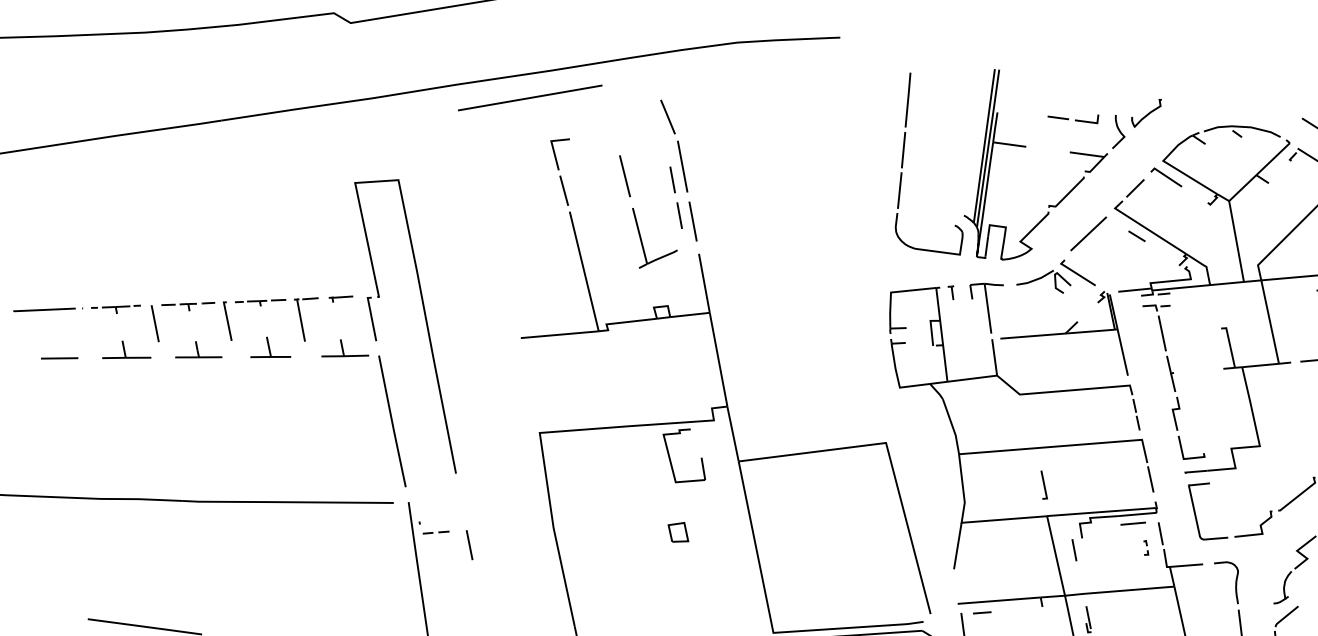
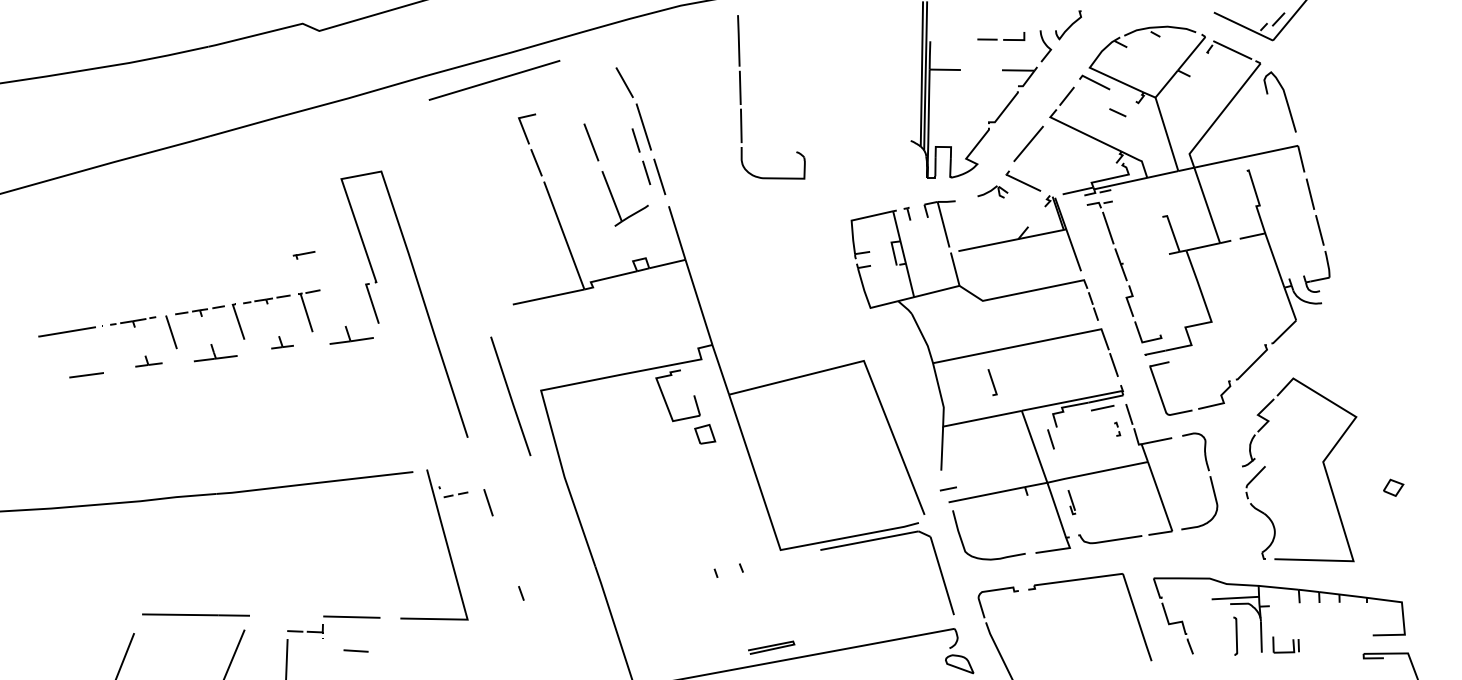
part: (903, 160) -> (741, 97), moved
line: (1136, 236) -> (1117, 112), moved
part: (1044, 279) -> (992, 191), size x0.6
part: (340, 298) -> (303, 255), moved
part: (271, 348) -> (282, 342), size x0.6
part: (127, 351) -> (148, 361), size x0.6
line: (392, 421) -> (510, 396), moved
line: (1044, 485) -> (992, 382), moved
part: (678, 532) -> (705, 434), moved
line: (981, 612) -> (947, 488), moved

